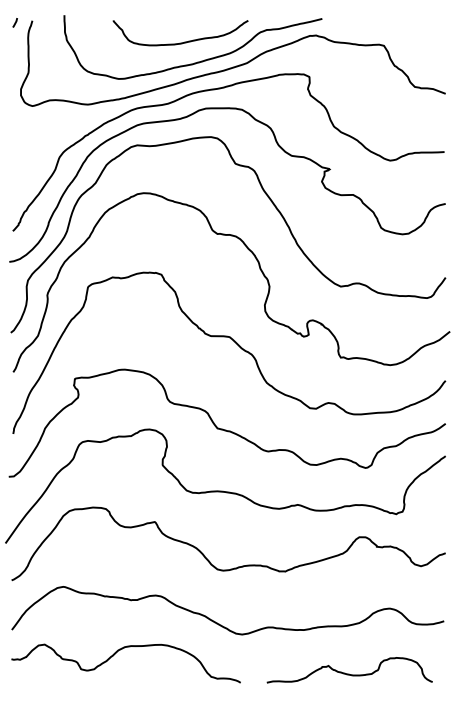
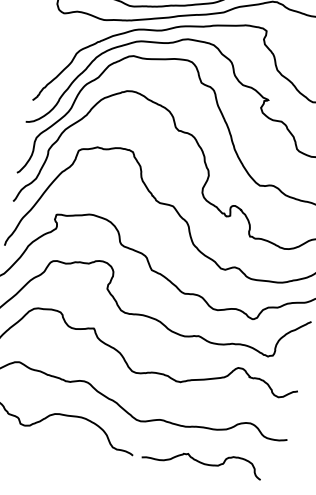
curve: (349, 673) -> (202, 462), moved

